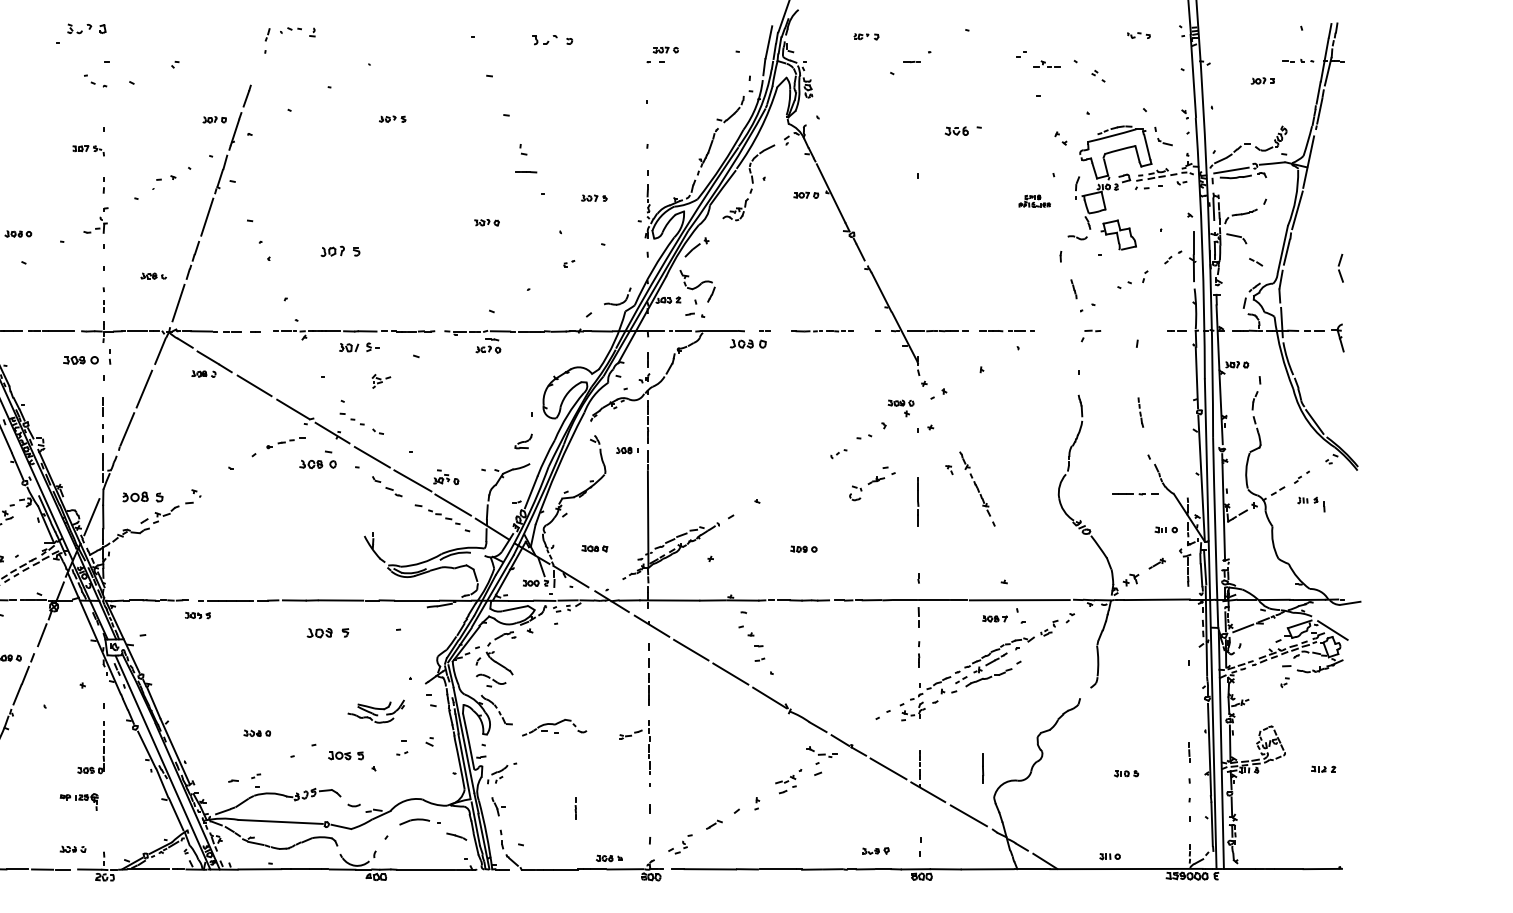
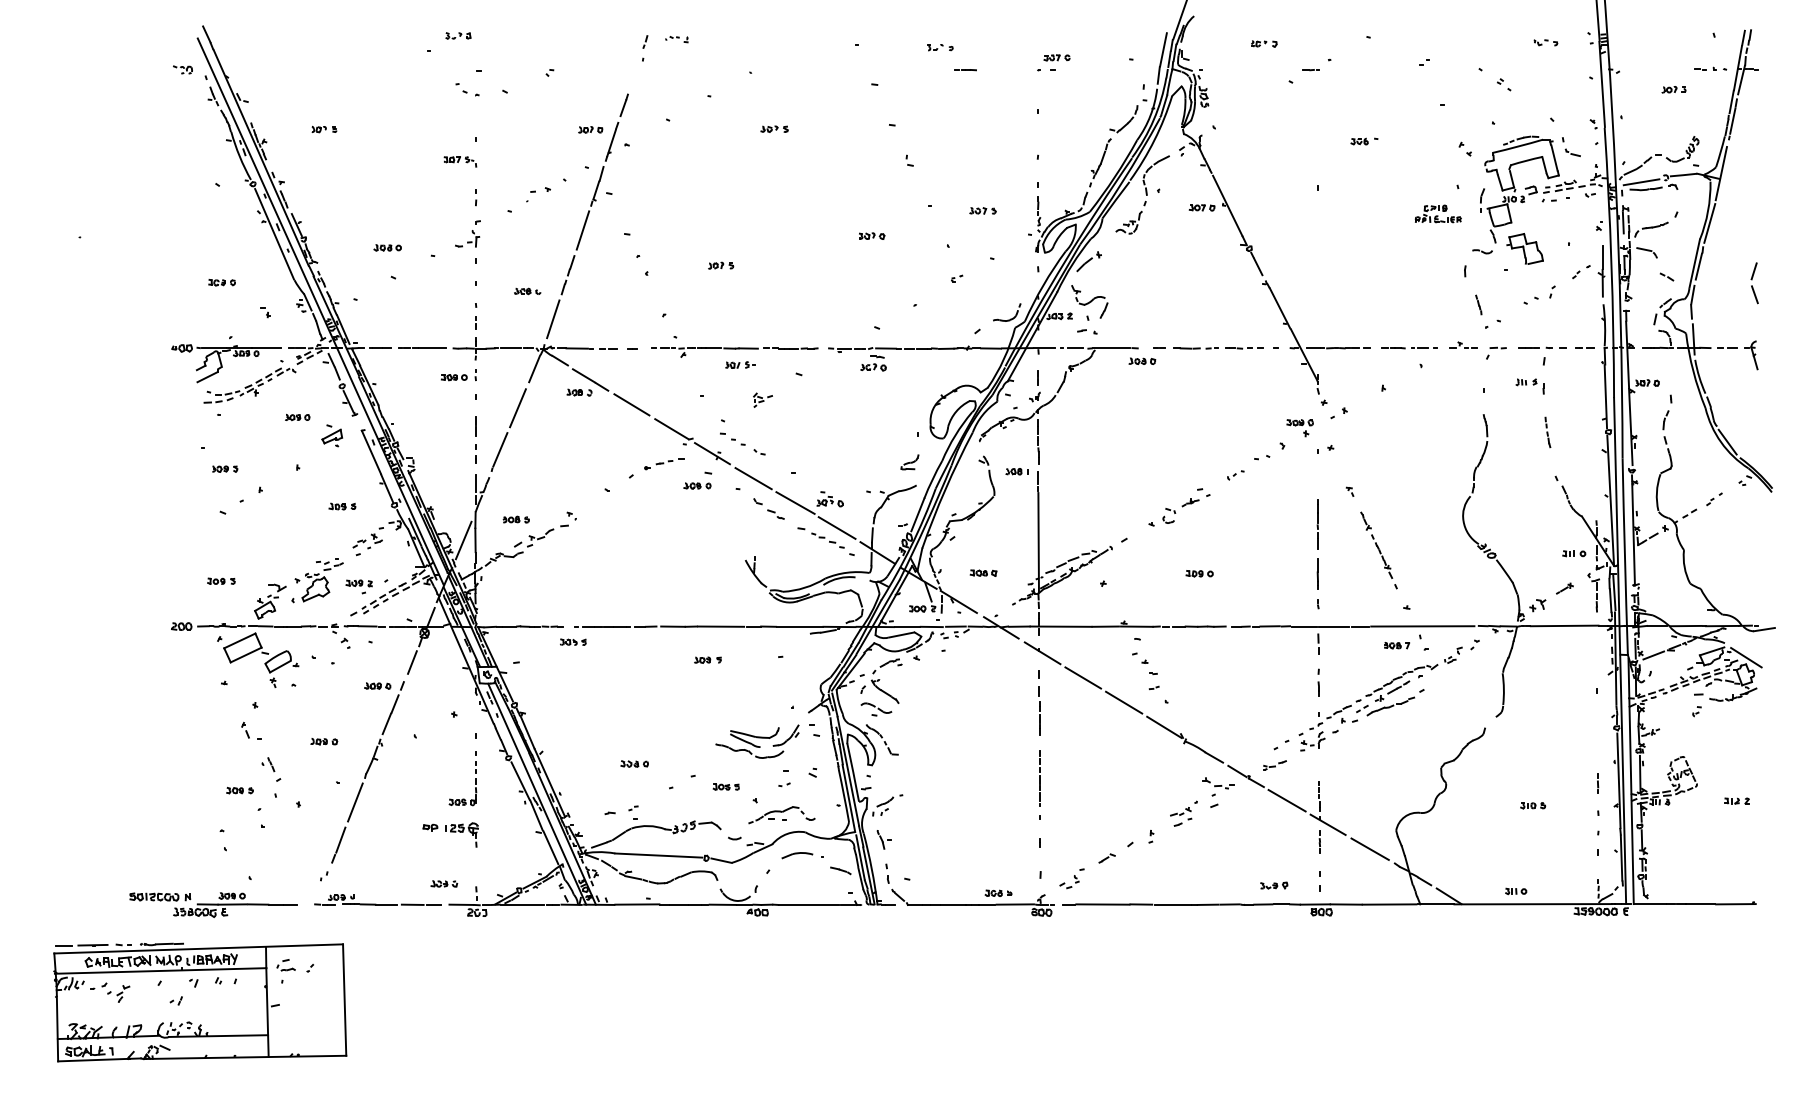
part: (86, 28) -> (458, 35), size x0.62
part: (297, 32) -> (676, 39), size x0.62
part: (553, 40) -> (940, 47), size x0.62
part: (1046, 63) -> (1463, 344), moved
part: (963, 131) -> (1364, 141), size x0.71
line: (526, 172) -> (965, 70), moved
part: (1034, 200) -> (1437, 213), size x1.43
part: (341, 251) -> (721, 265), size x0.62
part: (1340, 268) -> (1754, 283), size x1.43
part: (822, 331) -> (1218, 348), size x1.43
part: (748, 342) -> (1142, 360), size x0.71
part: (359, 346) -> (740, 364), size x0.71
part: (86, 357) -> (458, 375), size x0.71
part: (318, 463) -> (697, 485), size x0.71
part: (872, 483) -> (1186, 505), moved
part: (976, 489) -> (1378, 550), moved
part: (1135, 493) -> (1542, 347), moved
part: (141, 496) -> (515, 519), size x0.62
part: (1310, 504) -> (1529, 386), moved
part: (327, 632) -> (707, 659), size x0.62
part: (376, 711) -> (757, 741), size x1.43
part: (554, 728) -> (781, 815), moved
part: (630, 734) -> (1274, 765), moved
part: (345, 755) -> (725, 786), size x0.71
line: (982, 767) -> (1317, 573), moved
part: (79, 801) -> (450, 834), size x1.43
line: (575, 808) -> (1319, 841), moved

